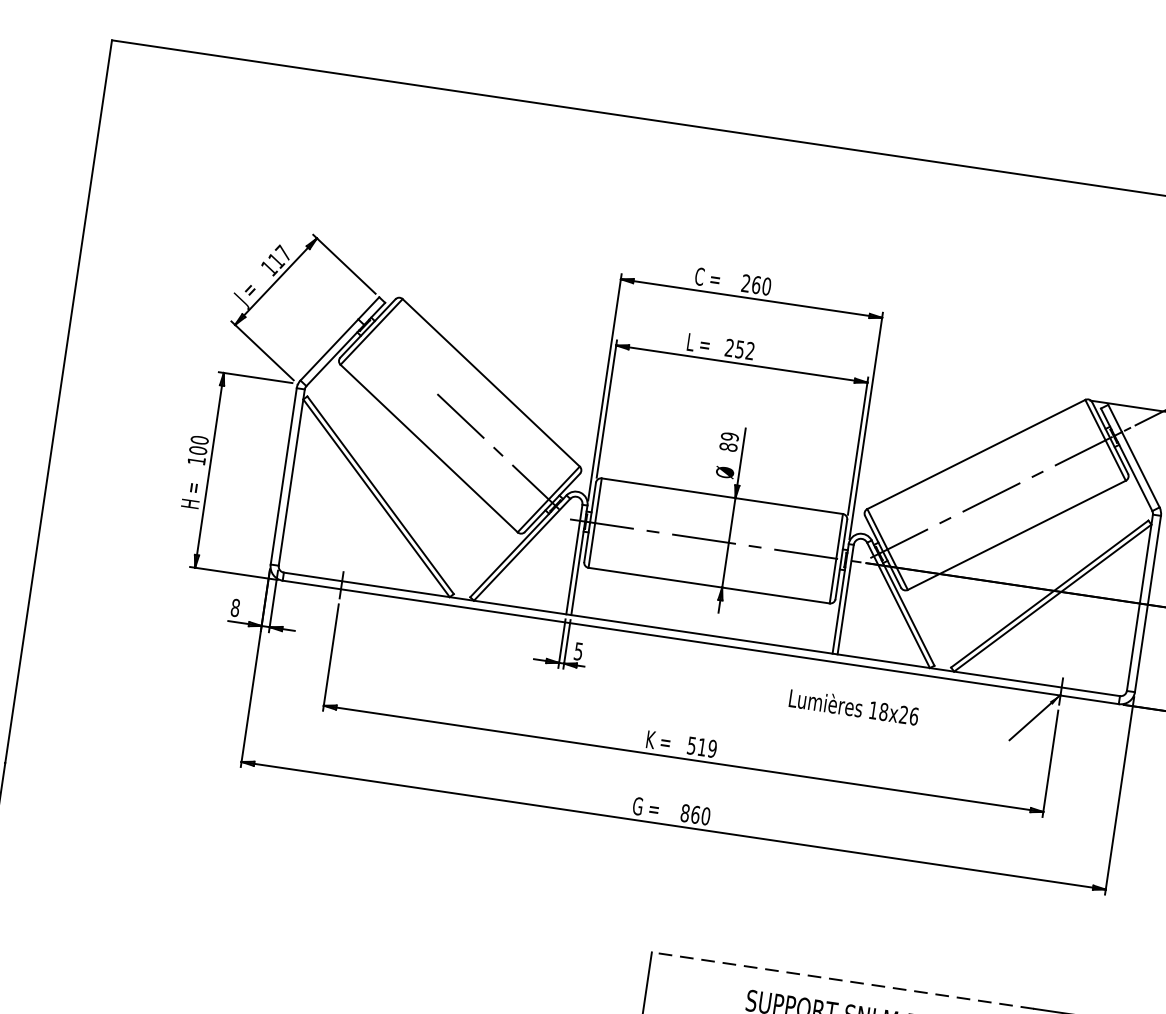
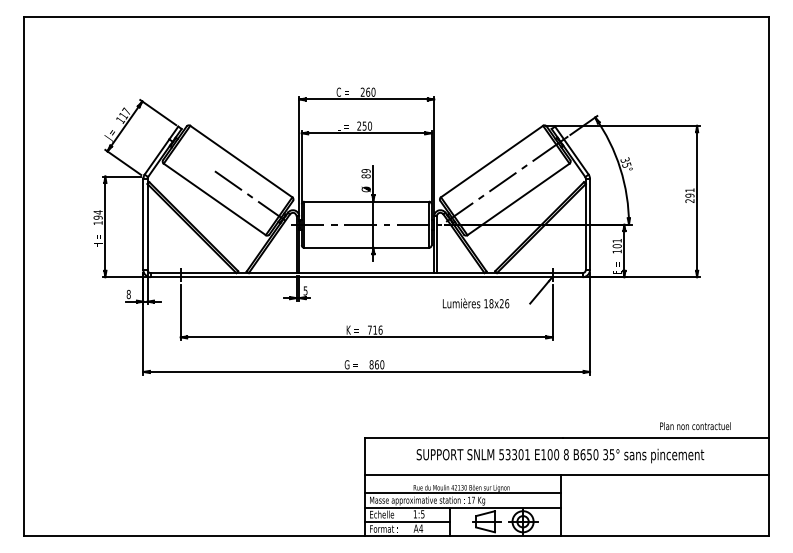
text: (751, 349) -> (370, 125), 252 -> 250
text: (197, 444) -> (97, 214), 100 -> 194
text: (854, 707) -> (476, 303), moved
text: (702, 746) -> (375, 329), 519 -> 716
line: (842, 980) -> (463, 437), dashed -> solid

